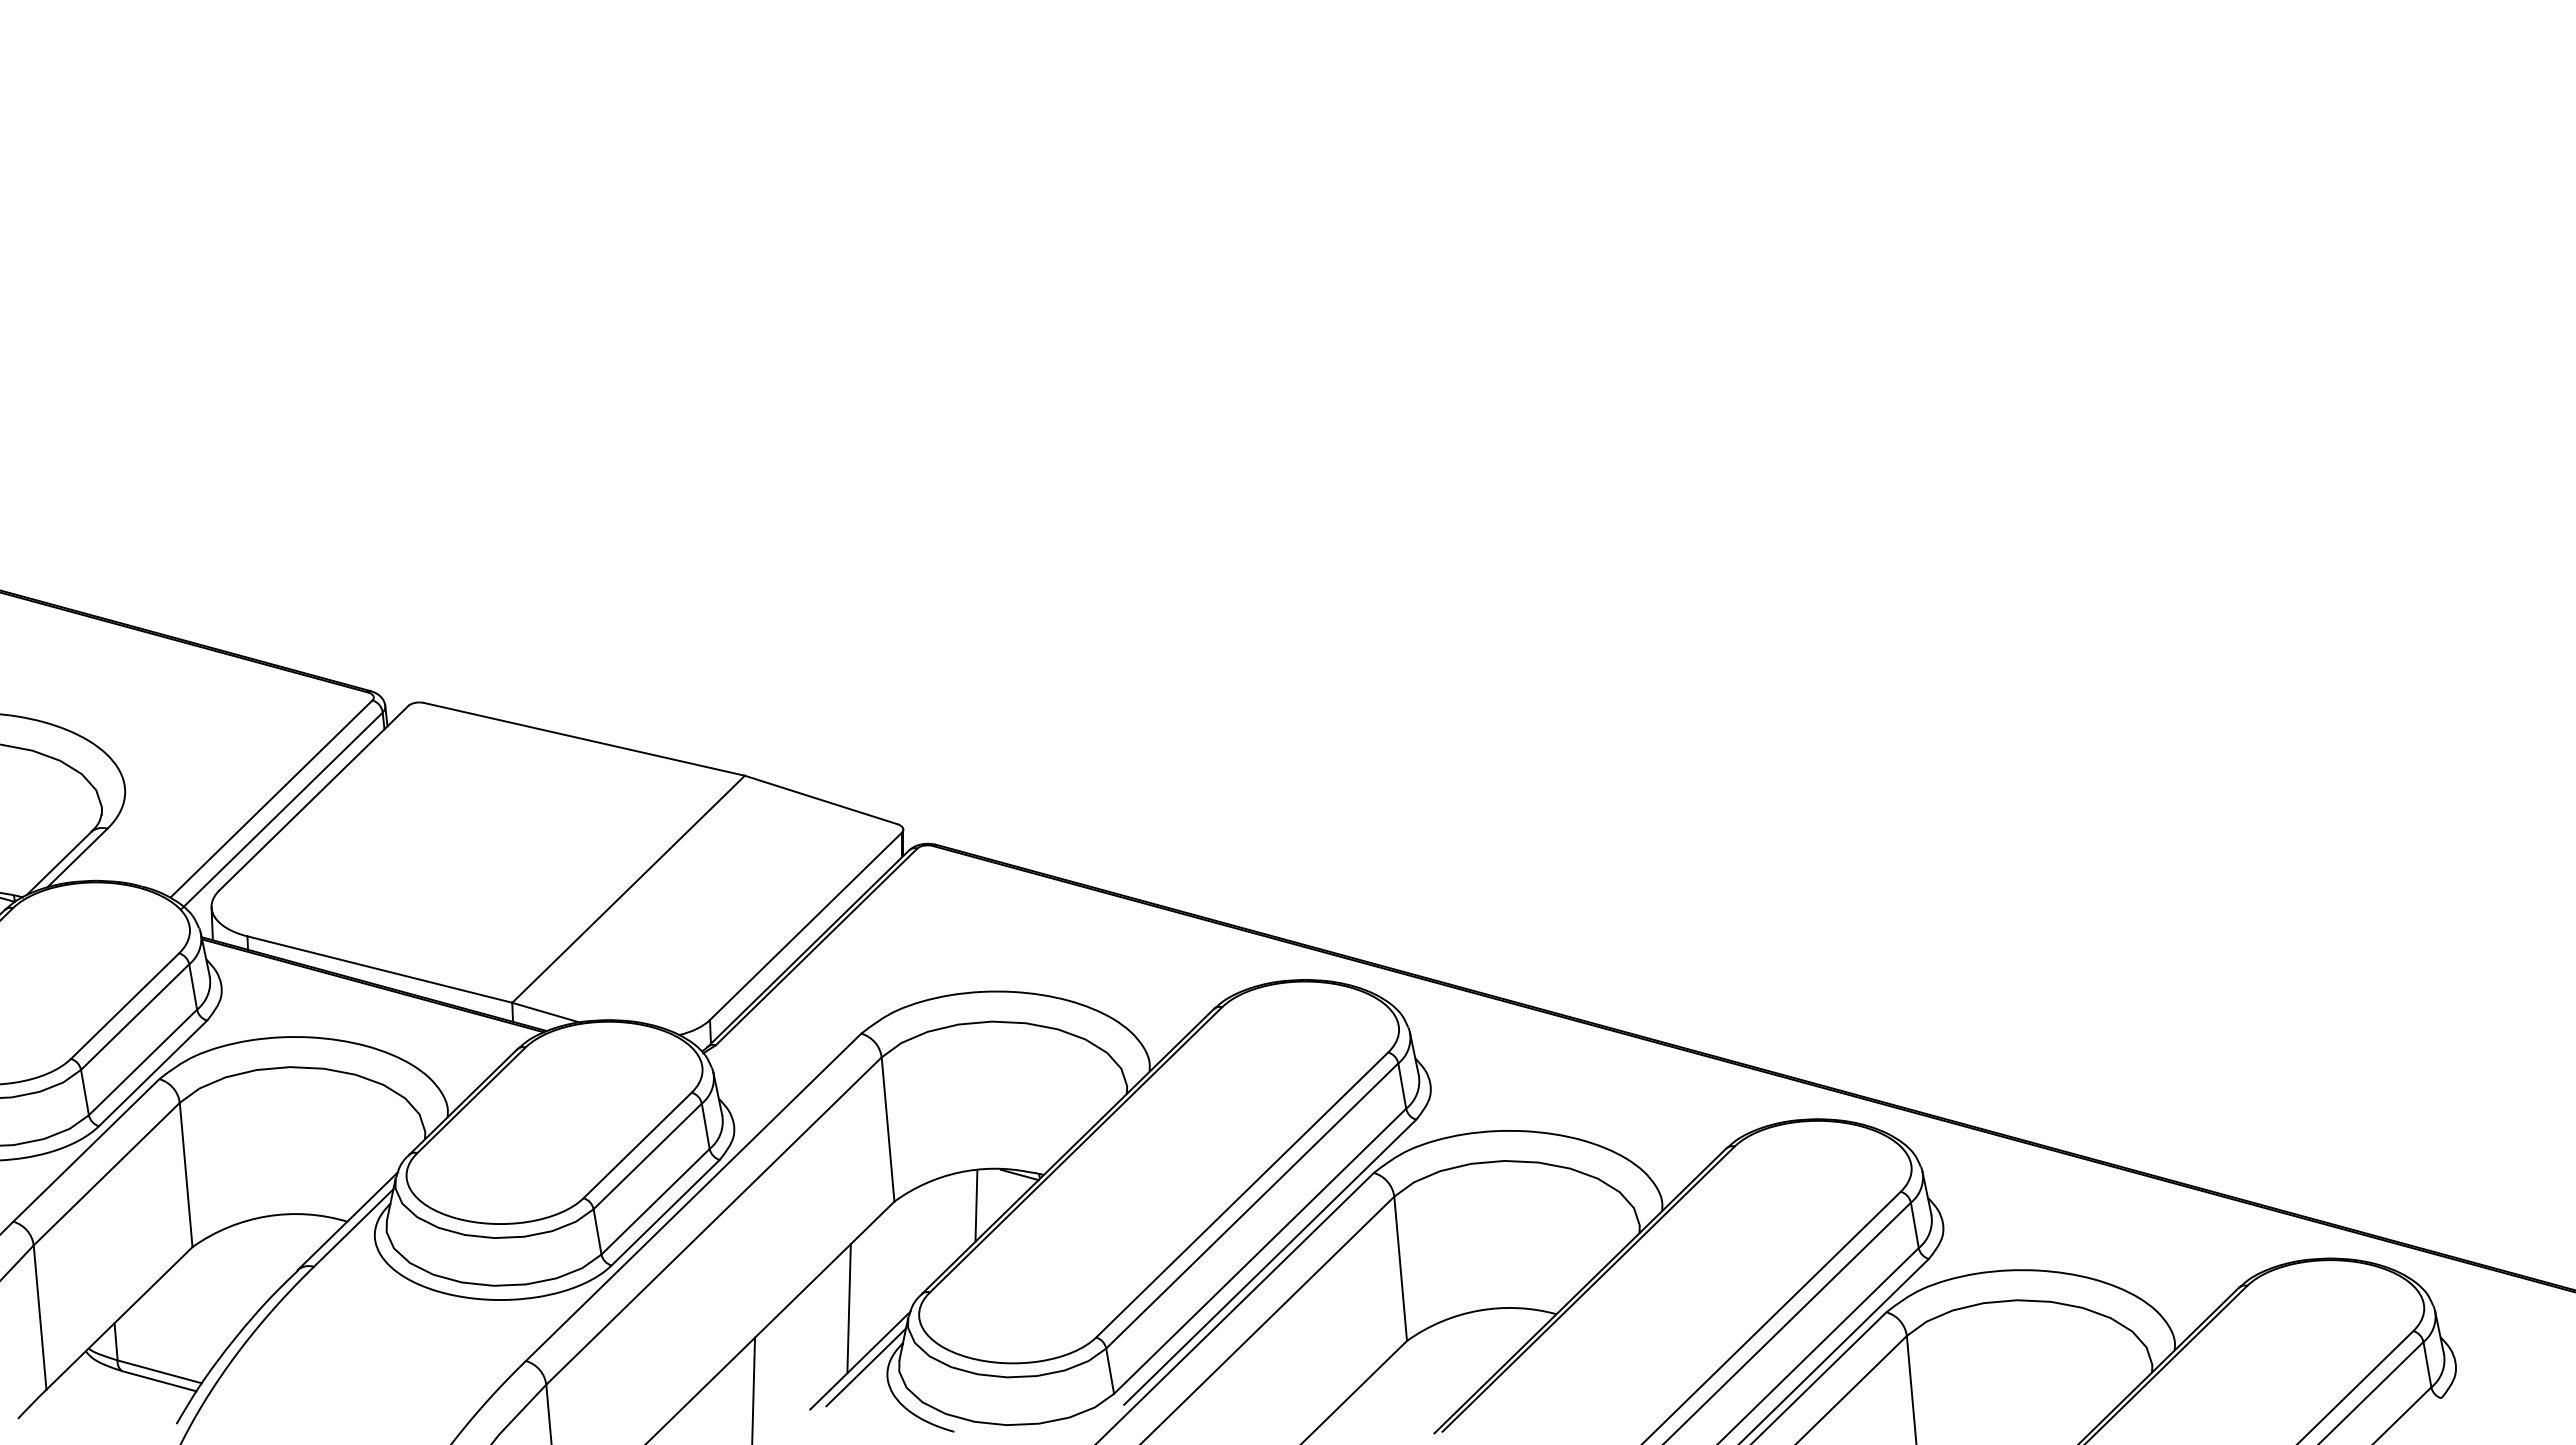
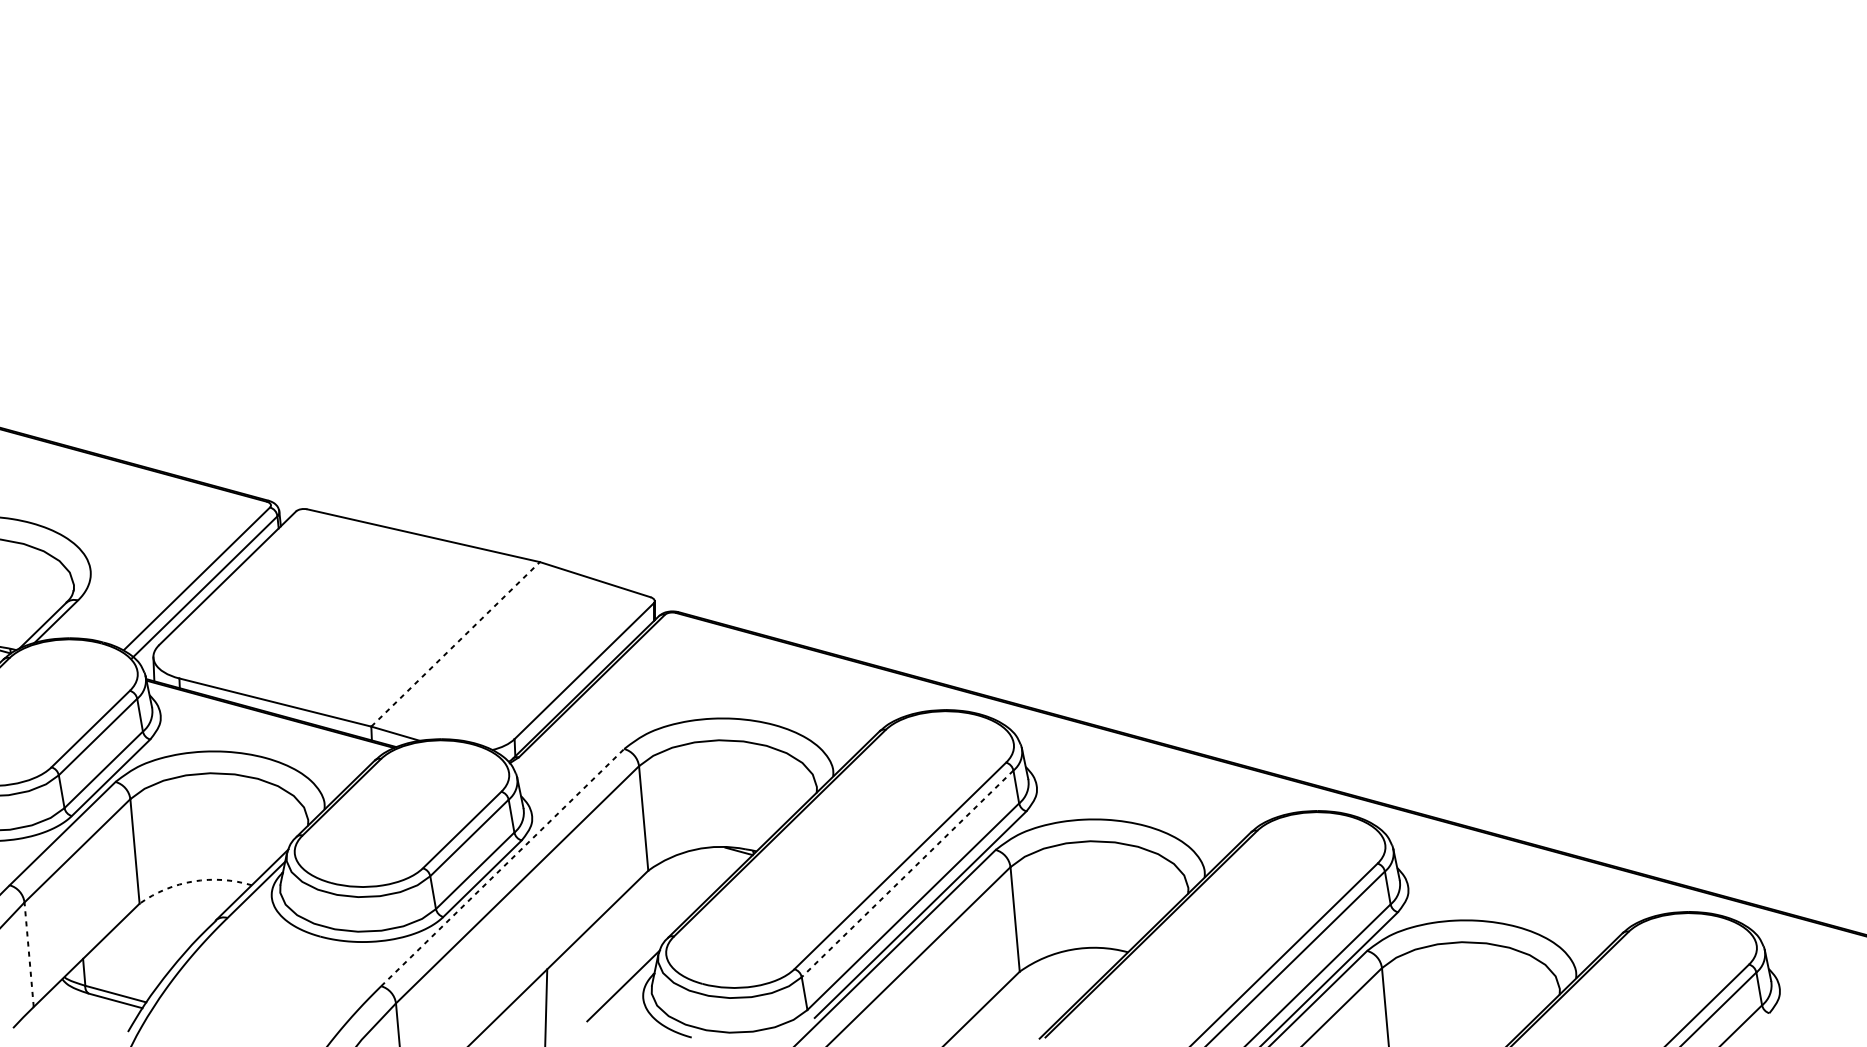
line: (628, 889) -> (455, 644), solid -> dashed
line: (693, 1196) -> (502, 867), solid -> dashed
line: (976, 1205) -> (707, 873), removed
line: (1251, 1206) -> (907, 874), solid -> dashed
arc: (266, 1216) -> (193, 881), solid -> dashed
line: (848, 1308) -> (614, 948), removed
line: (40, 1317) -> (29, 954), solid -> dashed
line: (866, 1367) -> (628, 990), removed

